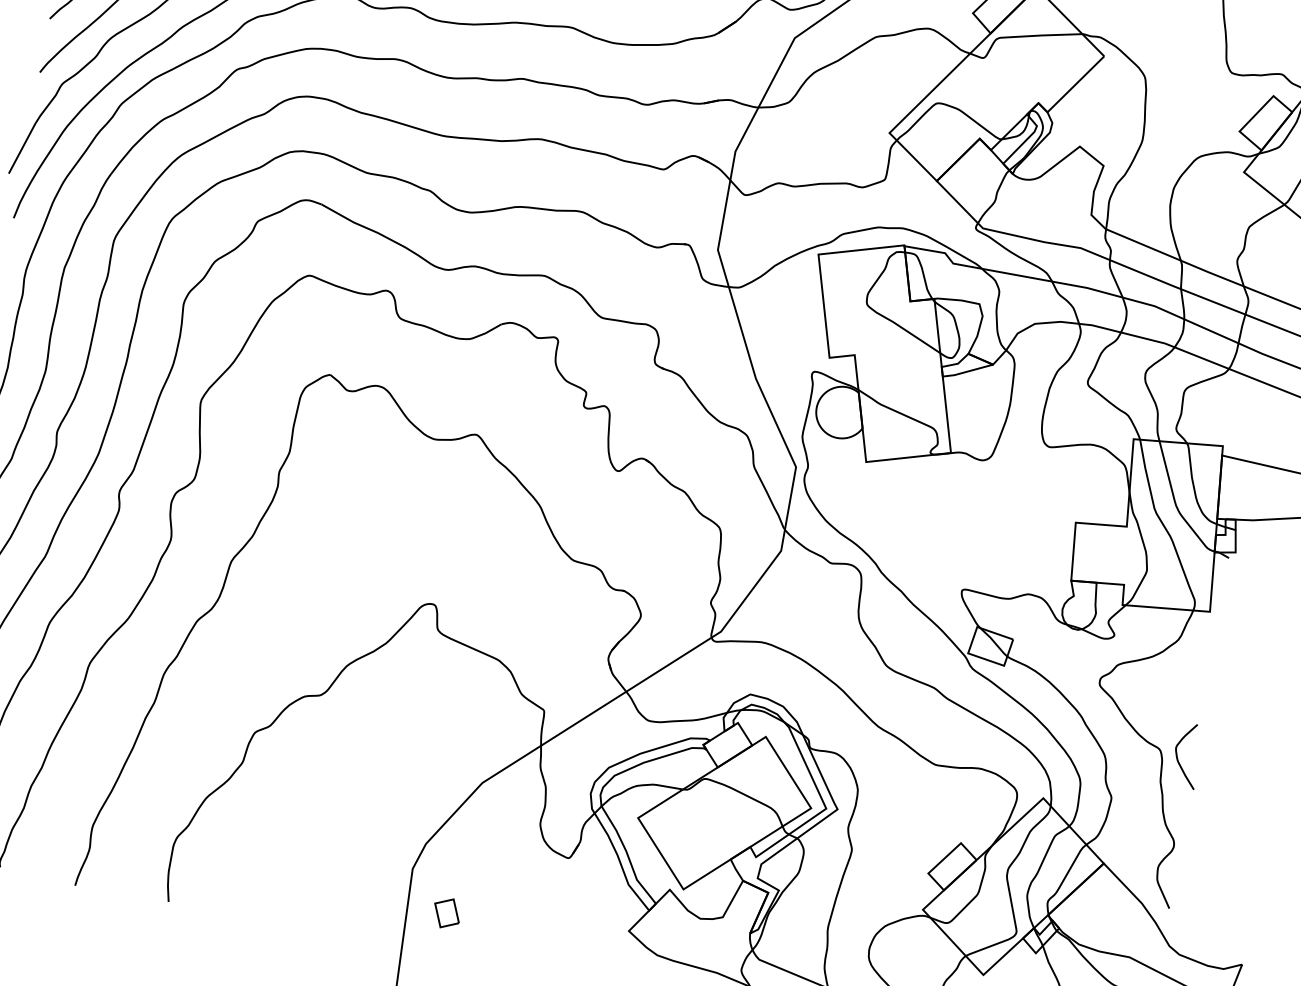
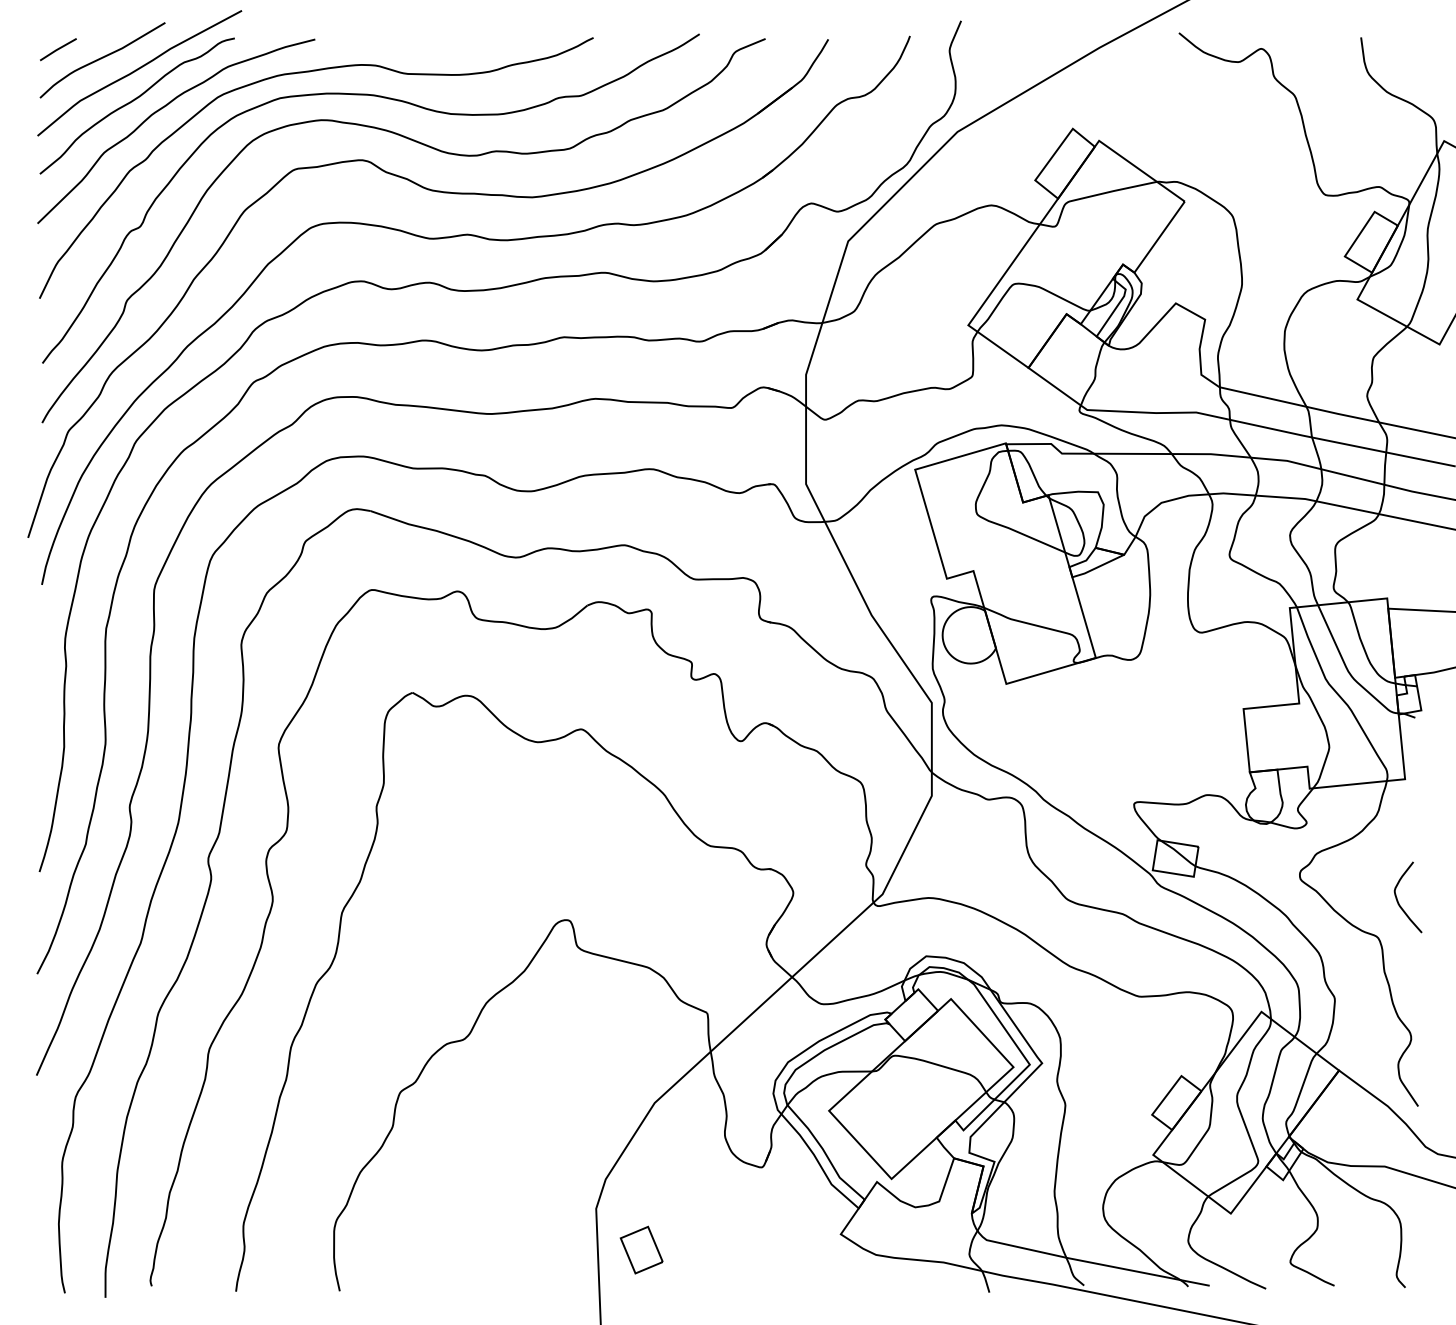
curve: (1178, 756) -> (1398, 900), moved
part: (446, 912) -> (641, 1249), size x1.43

